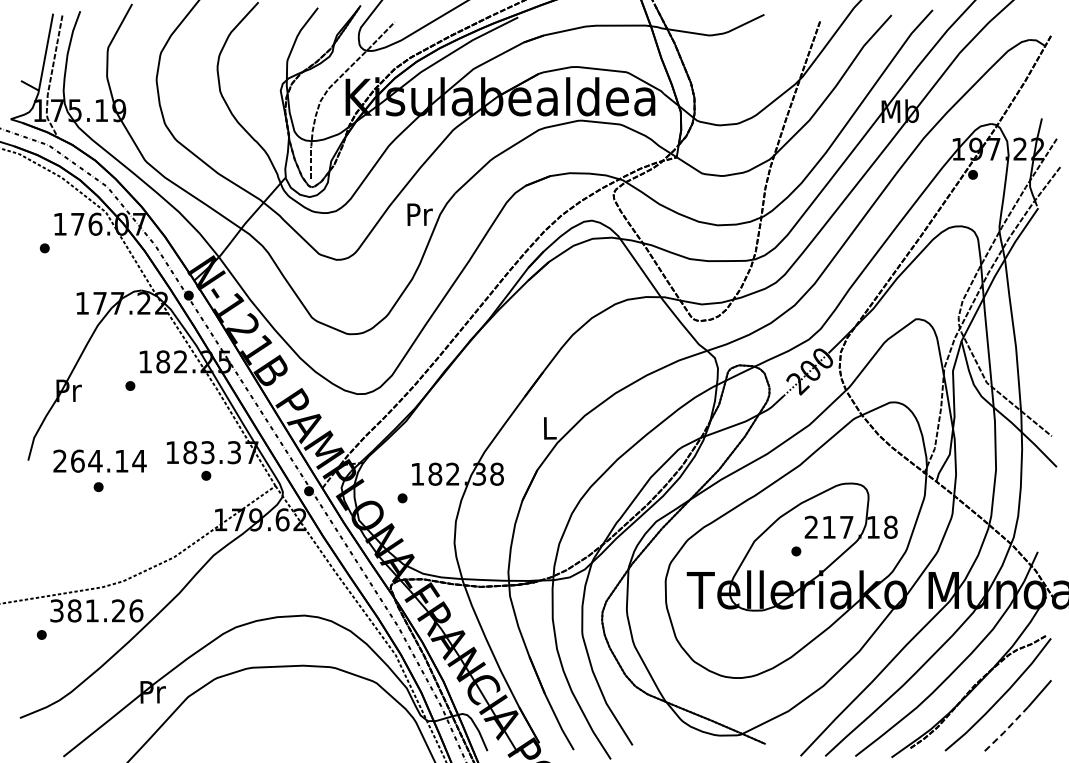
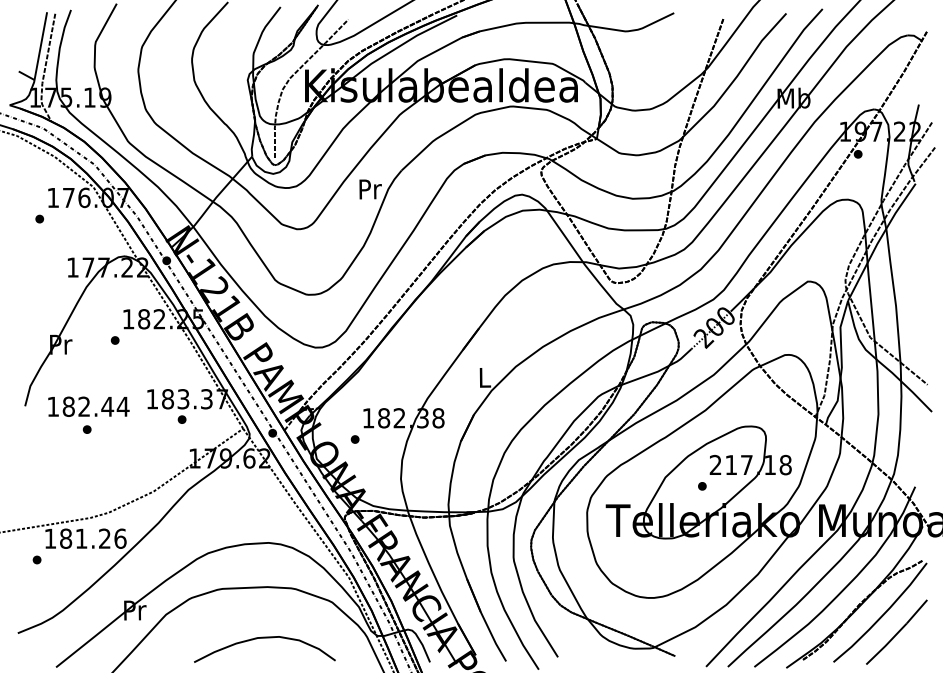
text: (91, 460) -> (80, 406), 264.14 -> 182.44
text: (56, 610) -> (50, 538), 381.26 -> 181.26
curve: (297, 724) -> (262, 638), added
line: (1005, 731) -> (886, 645), dashed -> solid

